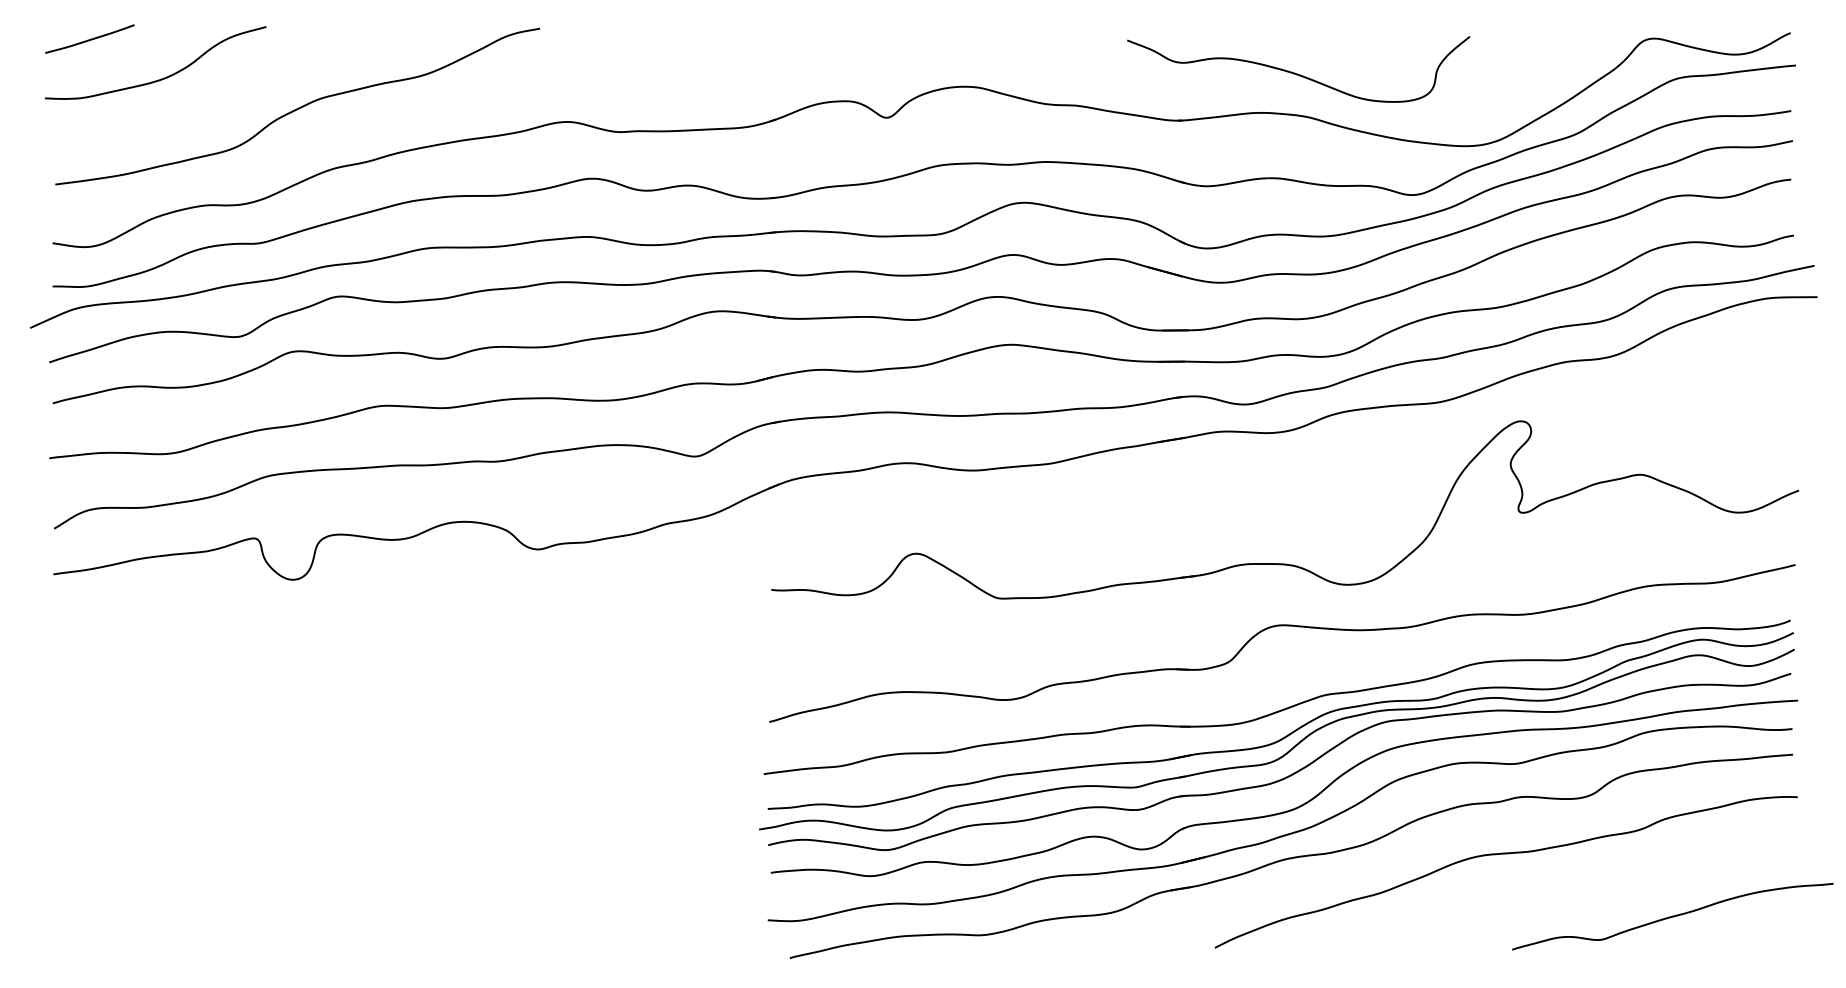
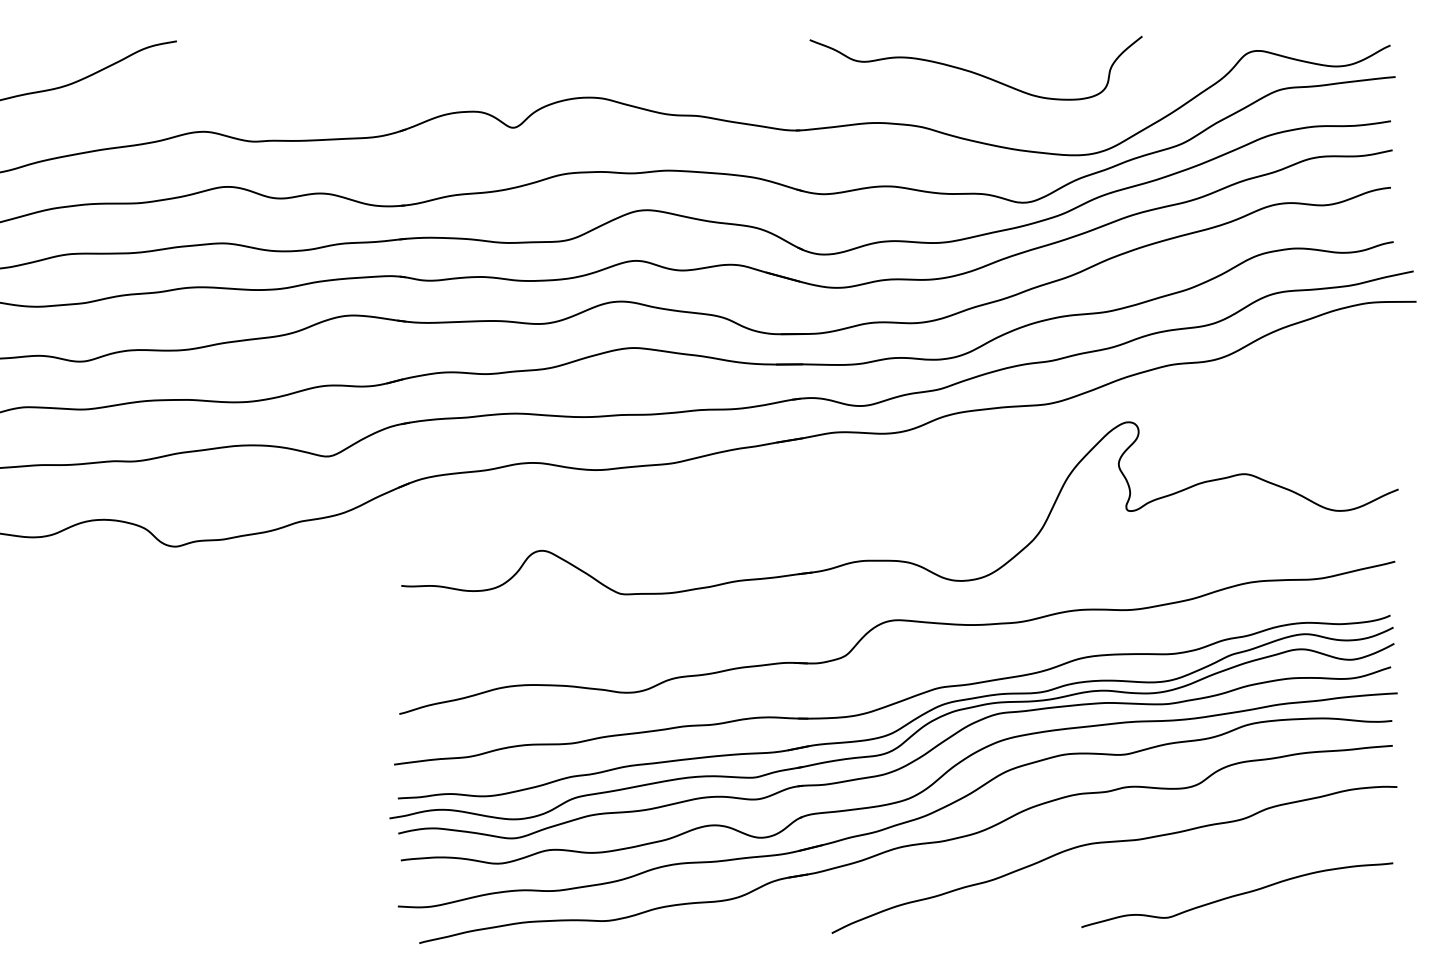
curve: (1297, 73) -> (974, 72), moved
curve: (1672, 916) -> (1237, 895), moved

